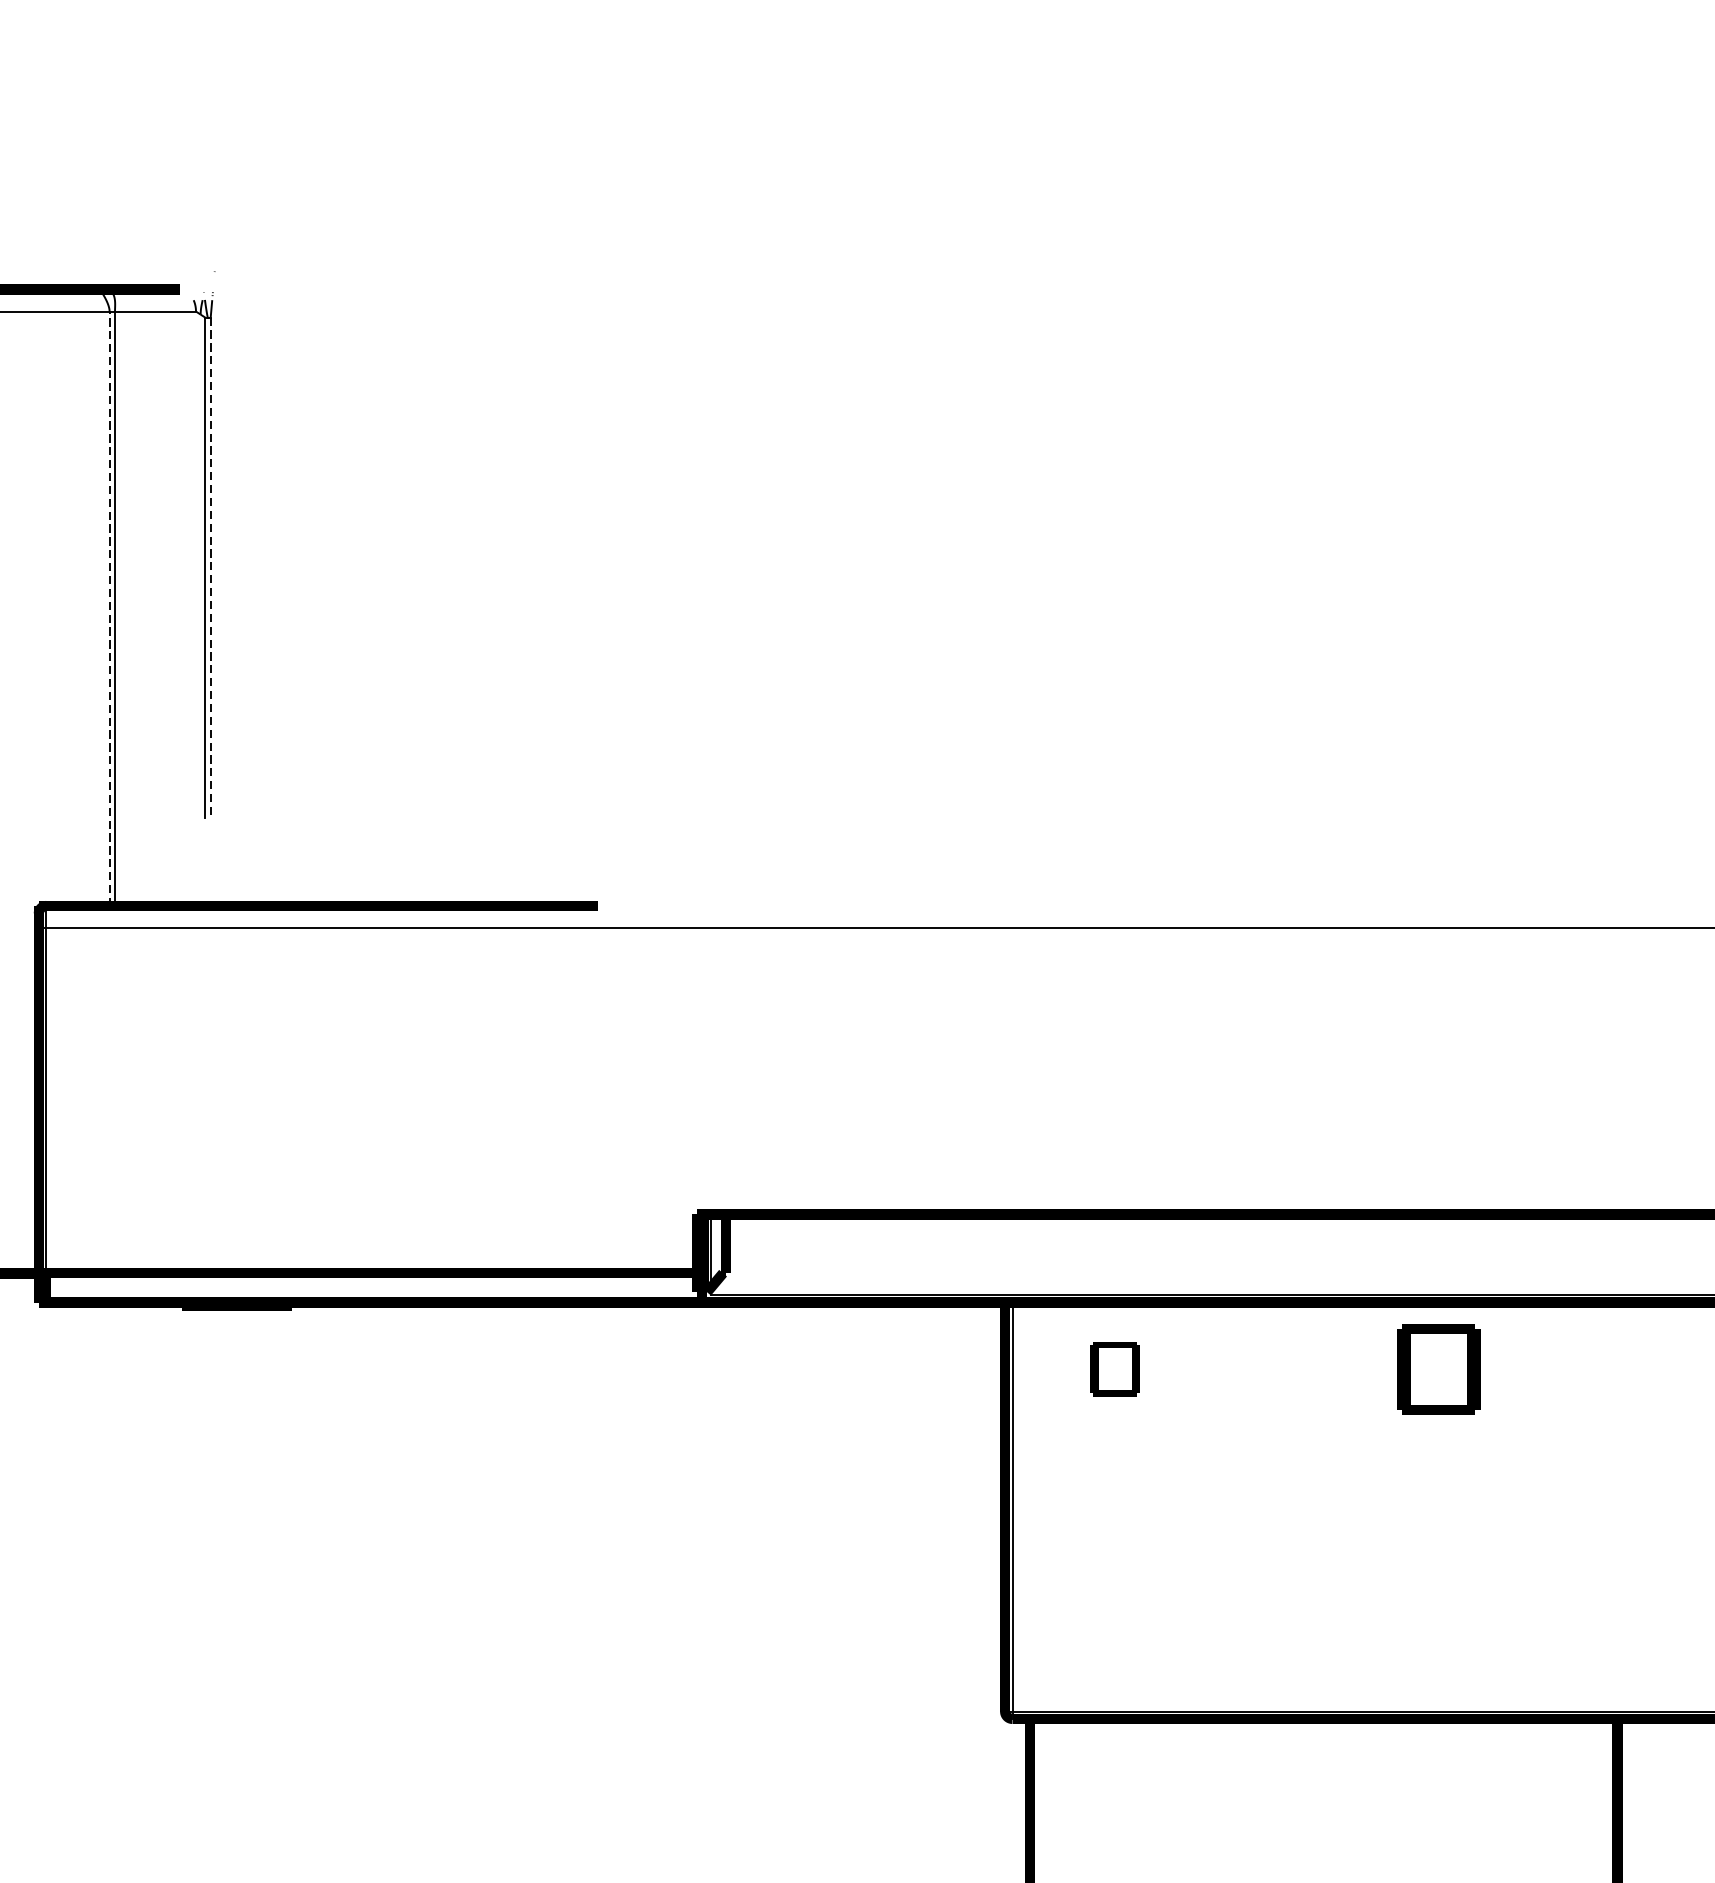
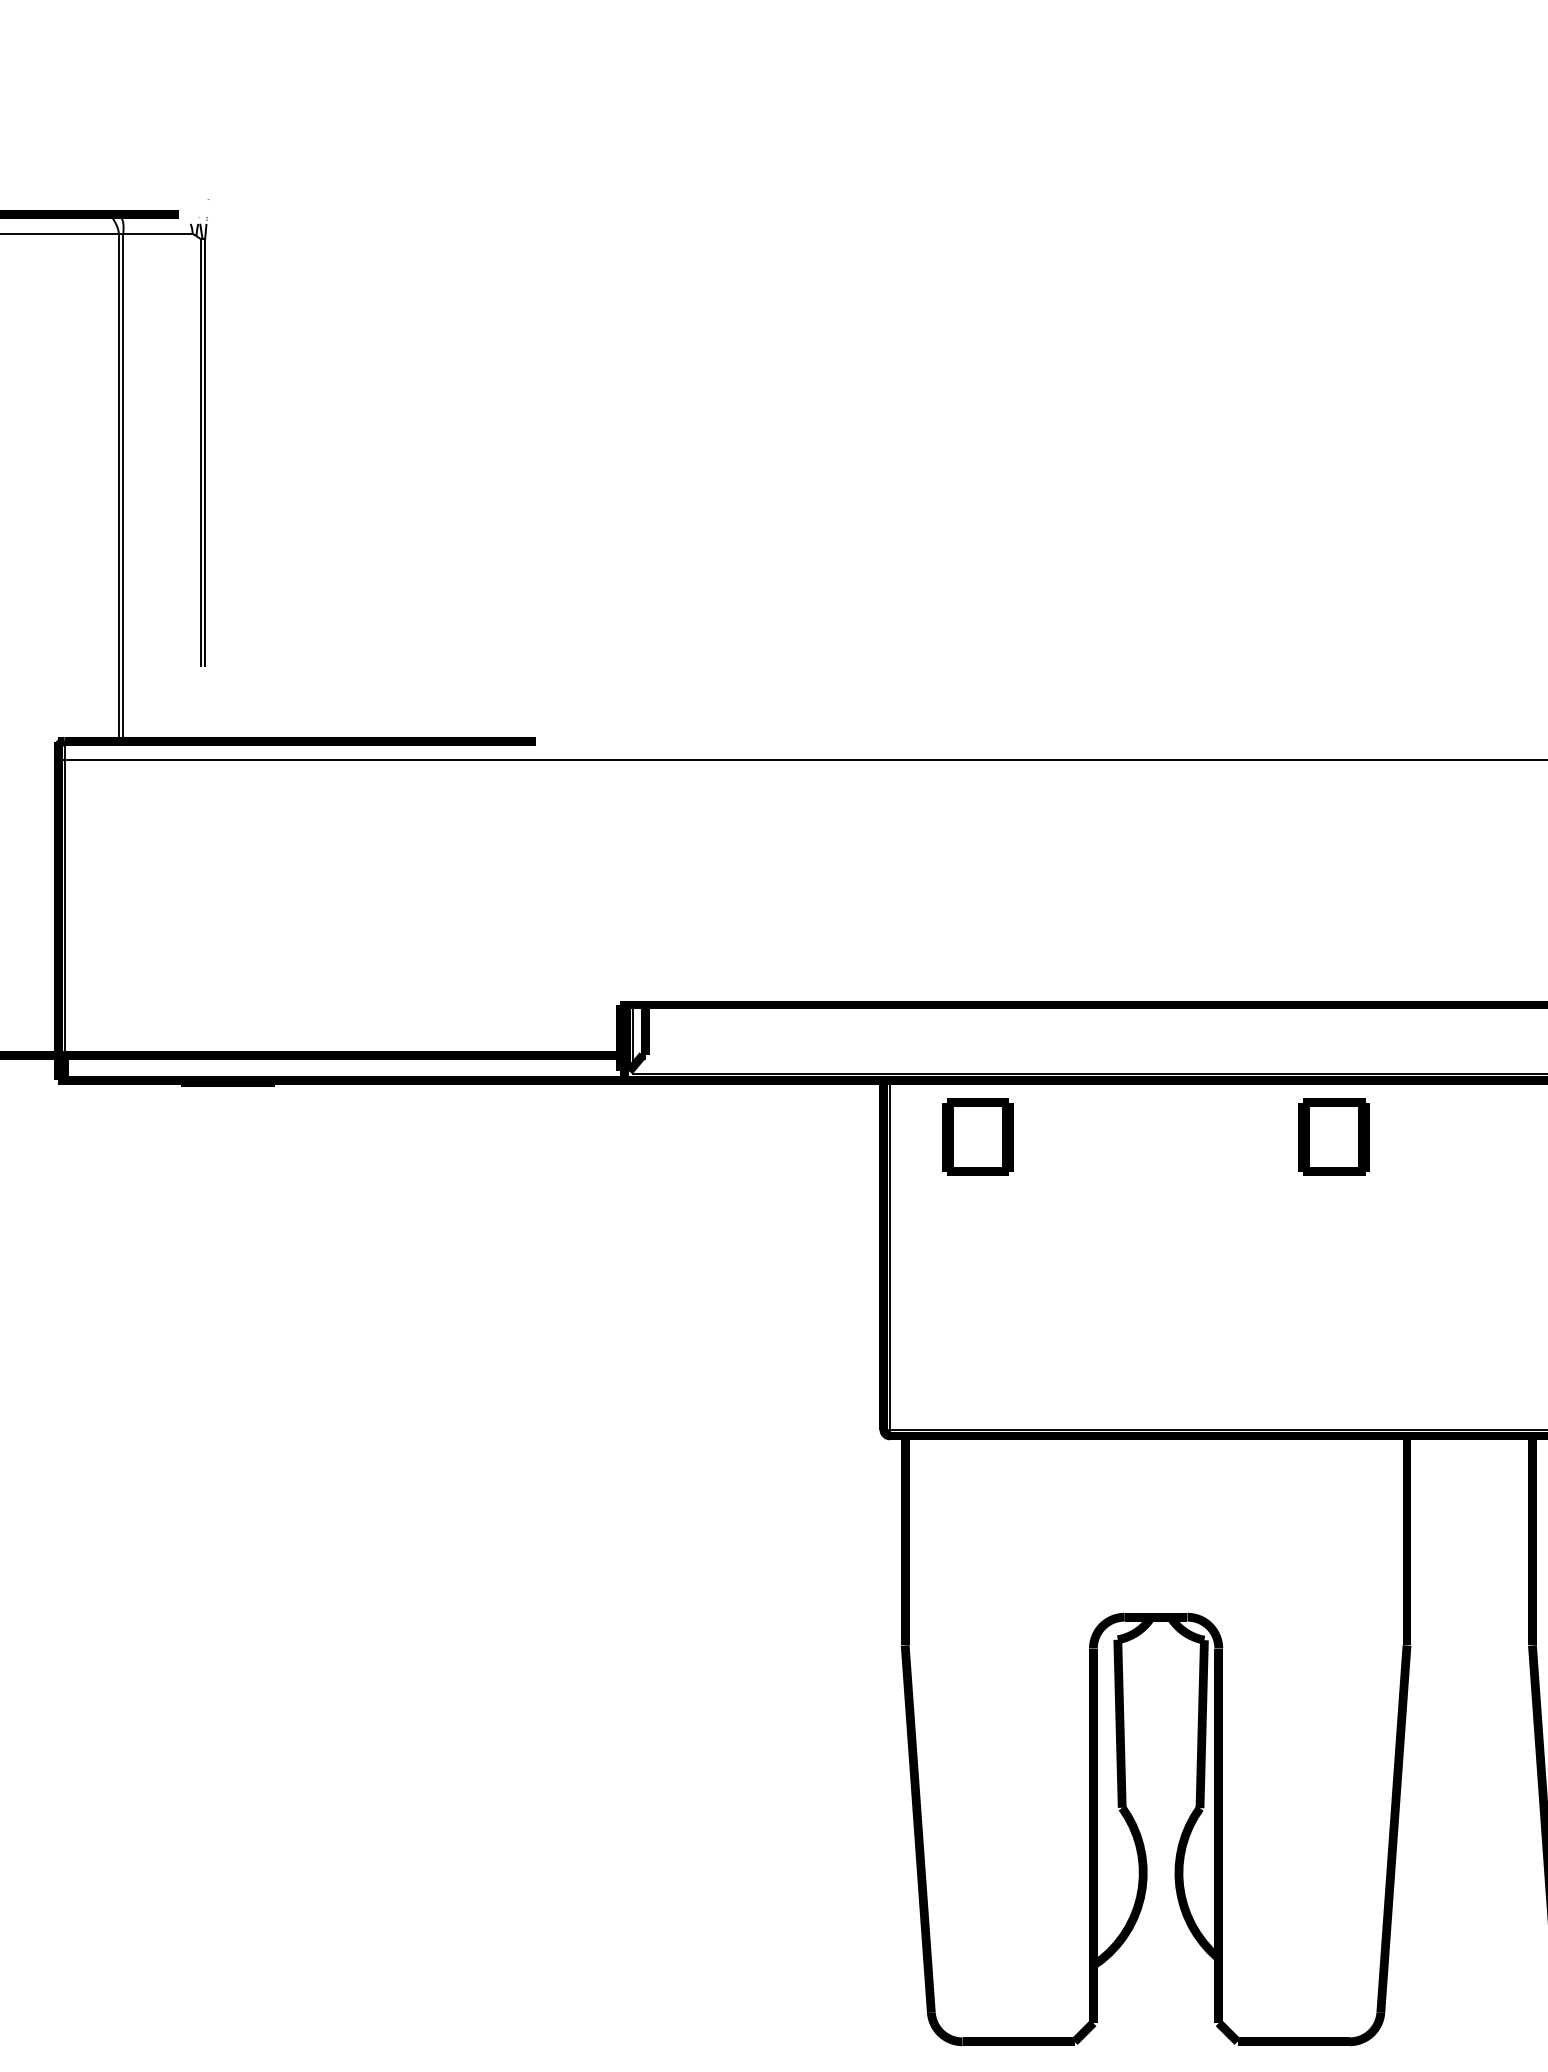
line: (211, 567) -> (205, 452), dashed -> solid
line: (109, 608) -> (118, 487), dashed -> solid
part: (1114, 1368) -> (977, 1136), size x1.67
part: (1437, 1368) -> (1333, 1136), moved

